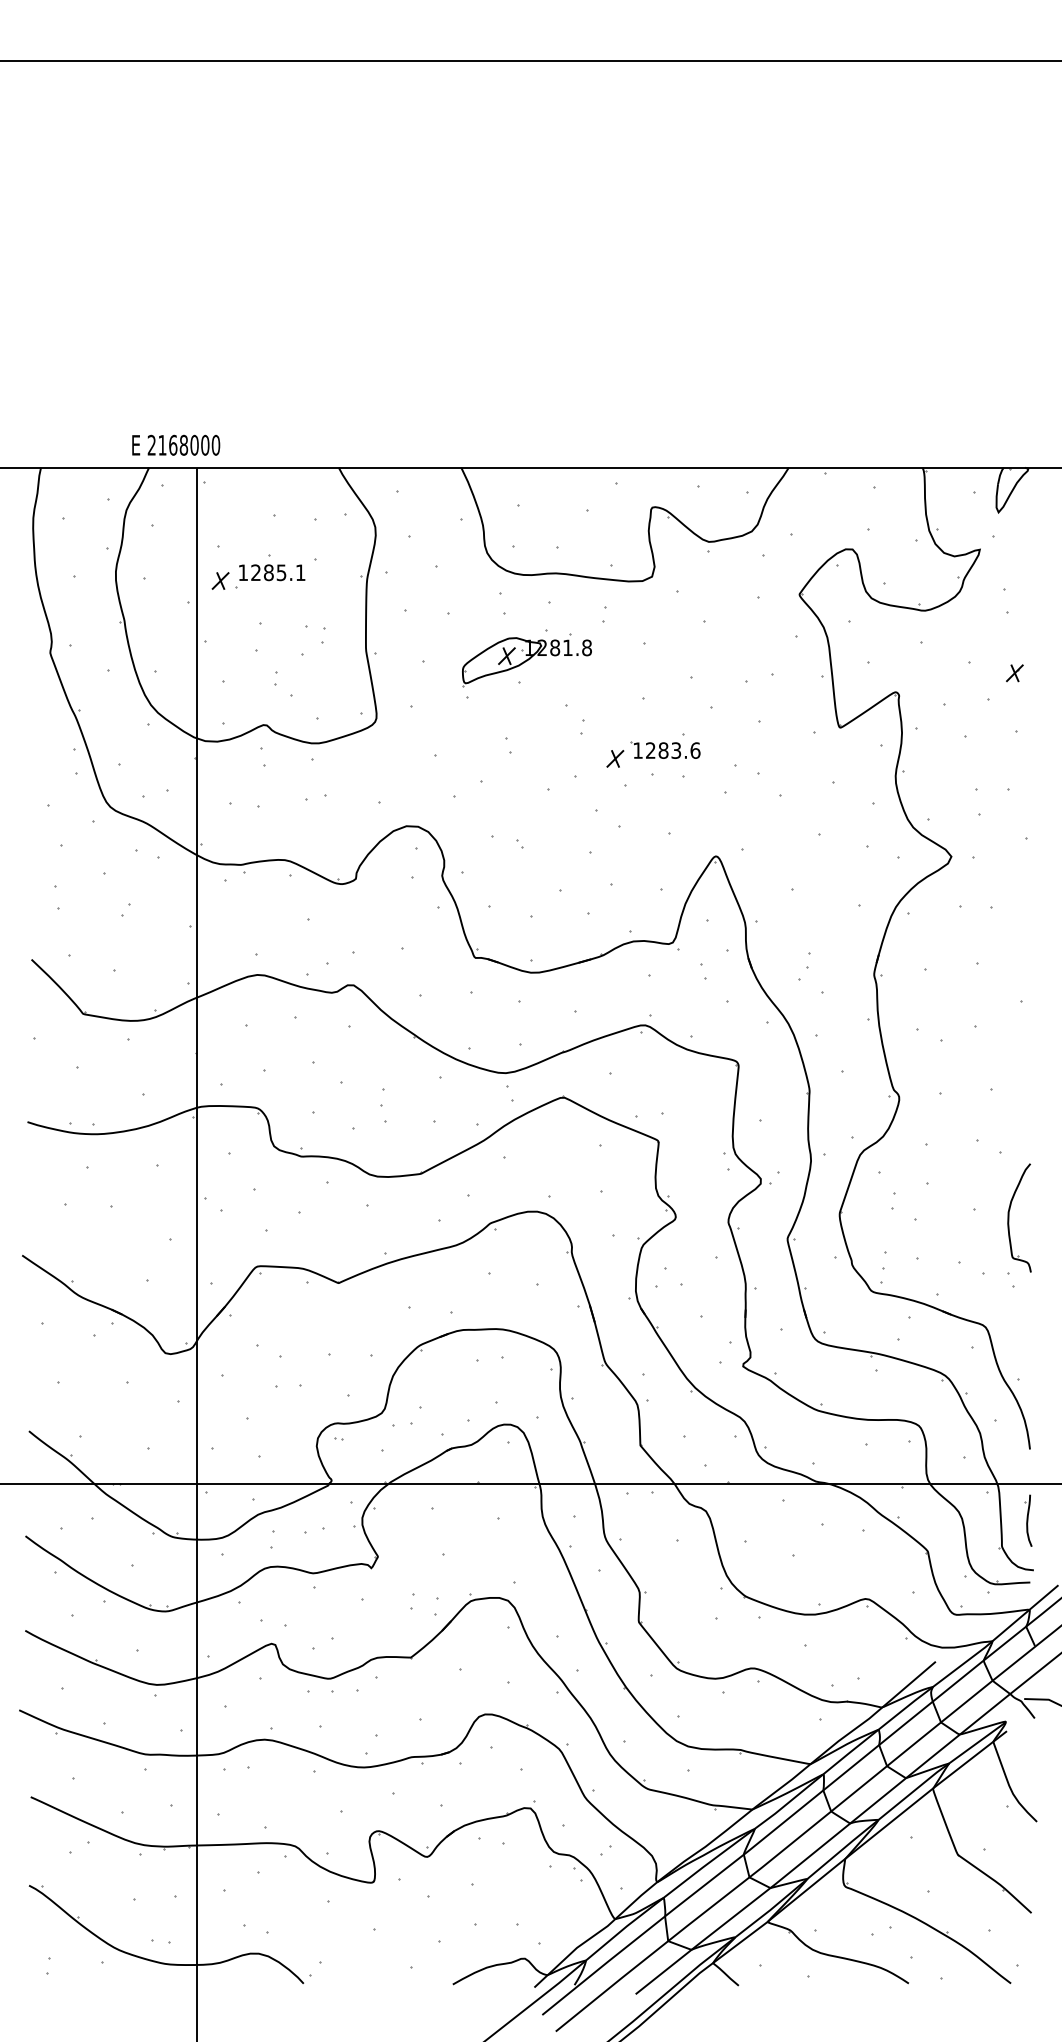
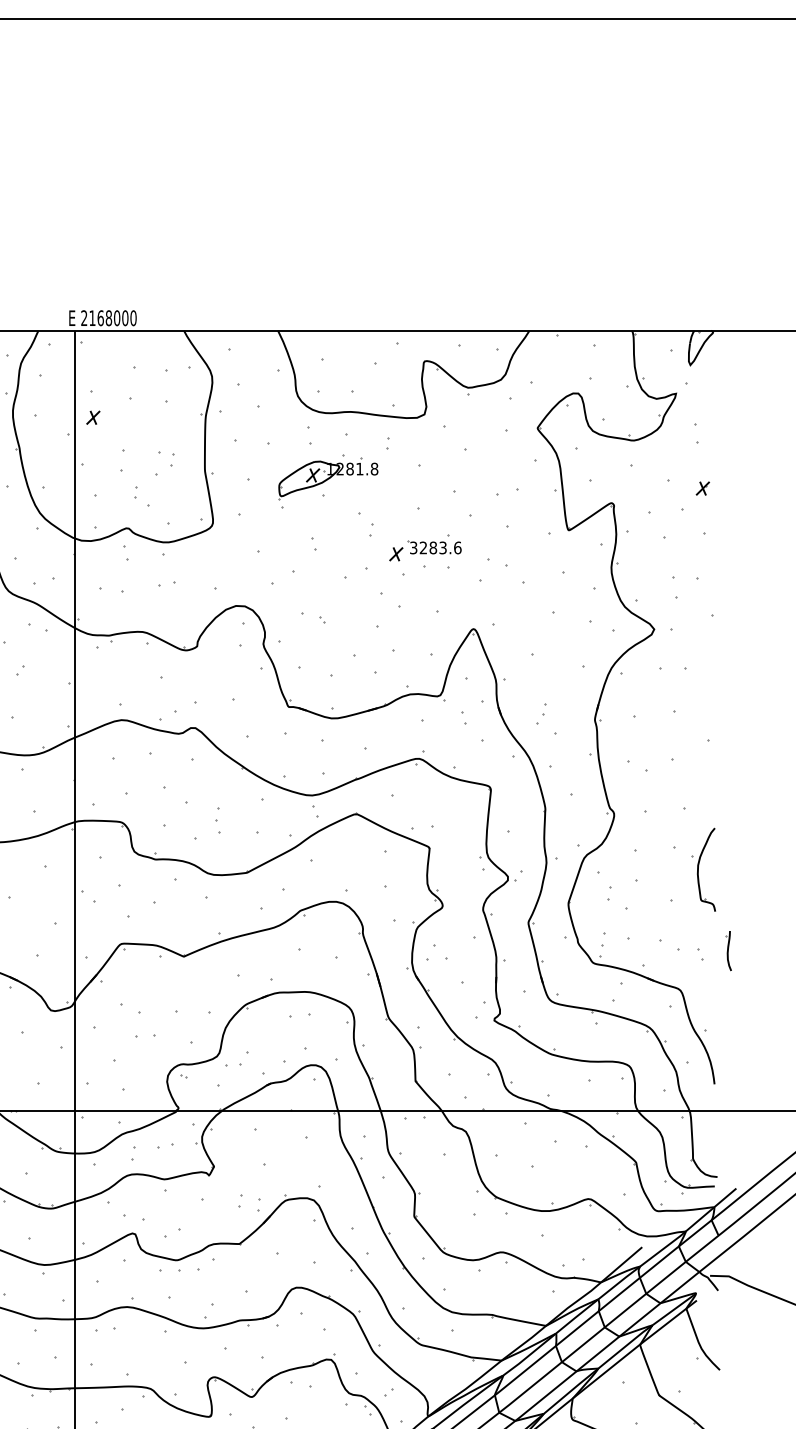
text: (176, 444) -> (103, 317), moved
part: (270, 576) -> (131, 414), removed
text: (637, 750) -> (413, 547), 1283.6 -> 3283.6
part: (1009, 1217) -> (698, 869), moved
part: (1028, 1520) -> (728, 950), moved

